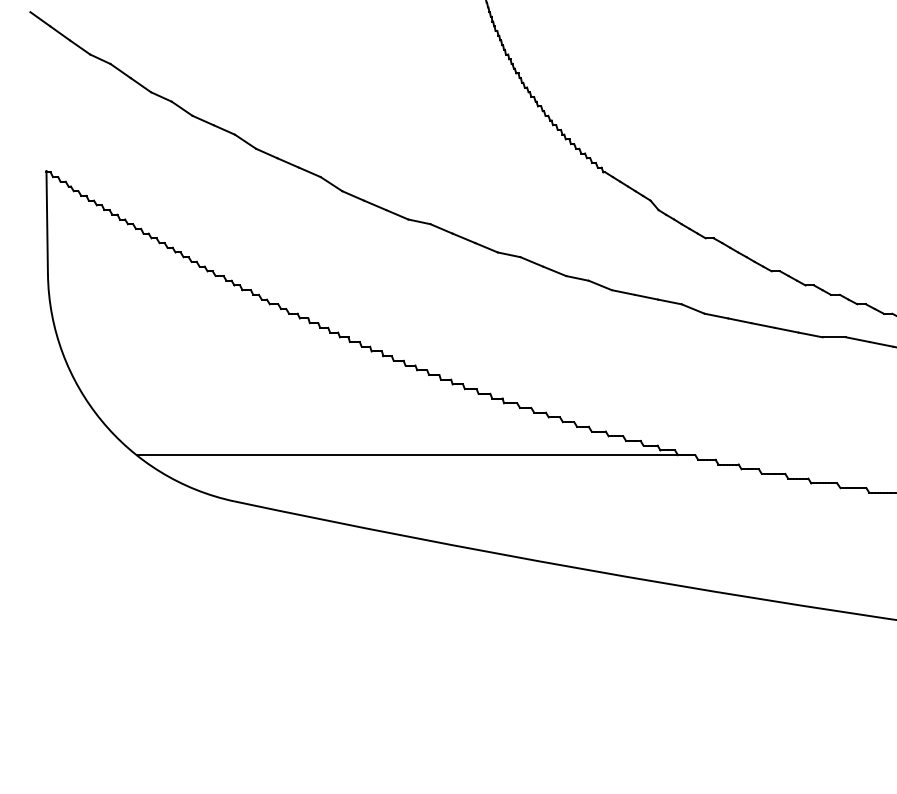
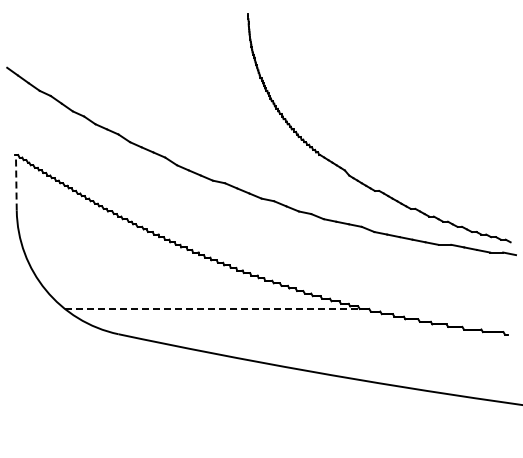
line: (47, 220) -> (16, 181), solid -> dashed
line: (412, 454) -> (215, 308), solid -> dashed

